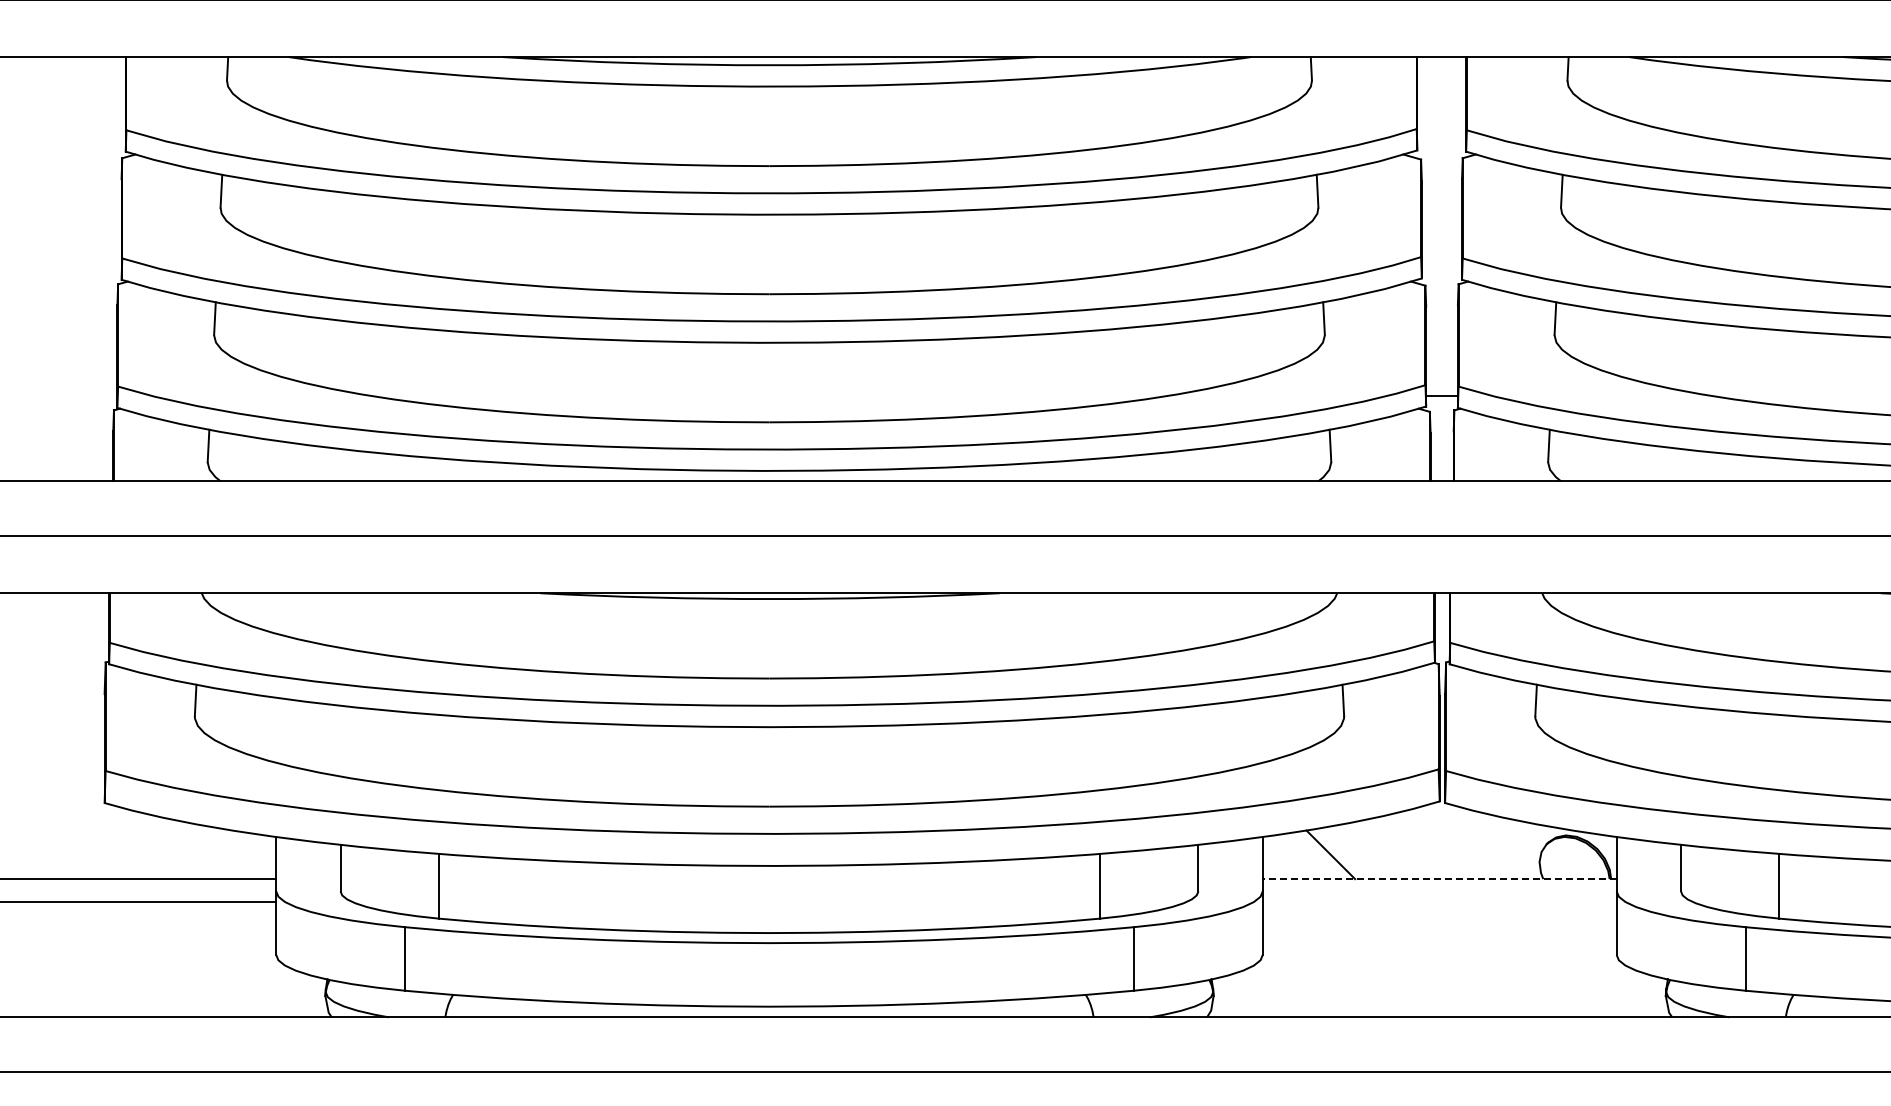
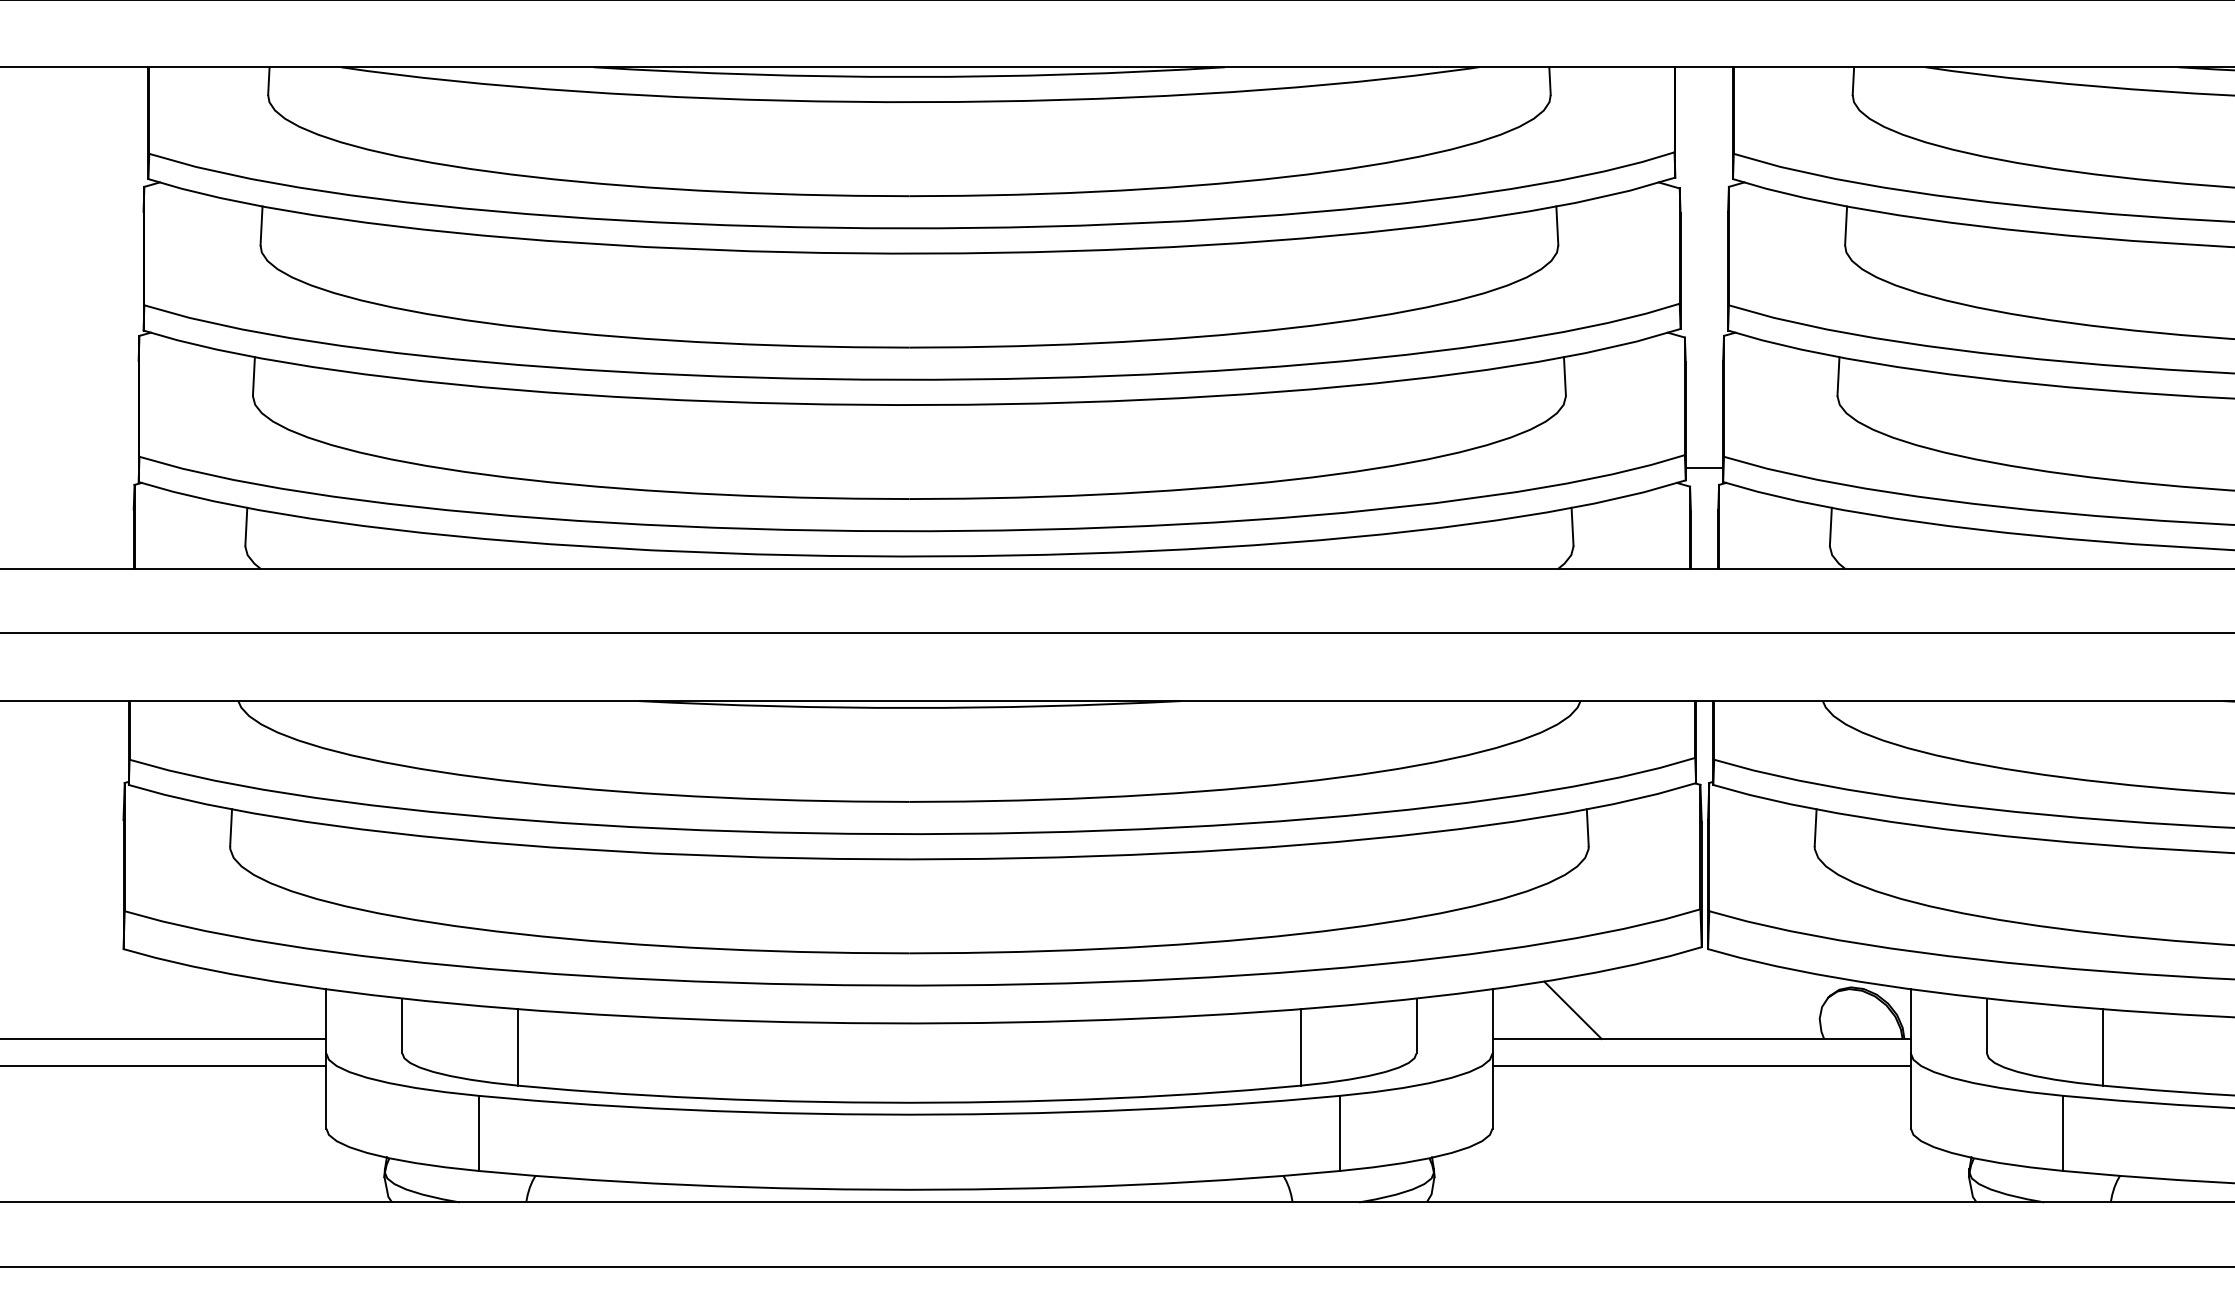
line: (1439, 879) -> (1701, 1039), dashed -> solid
line: (1439, 902) -> (1701, 1066), added

